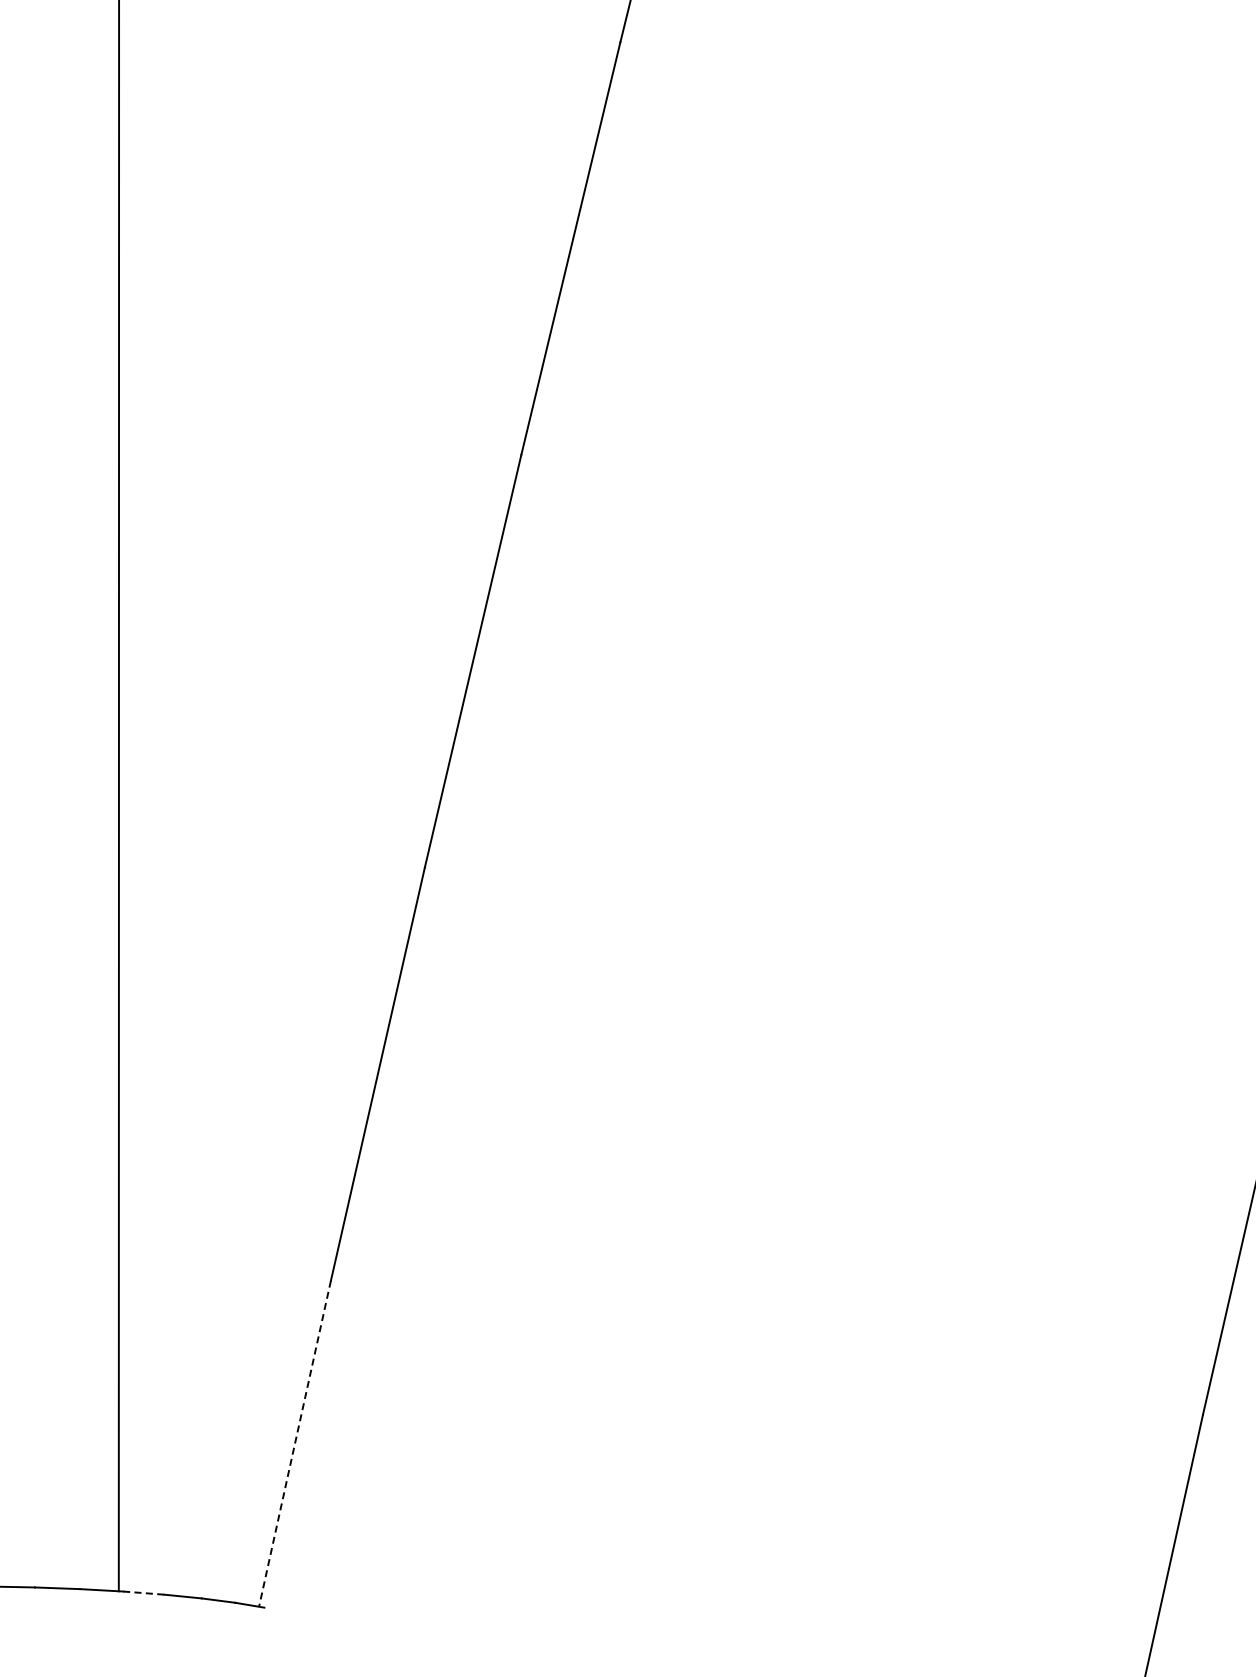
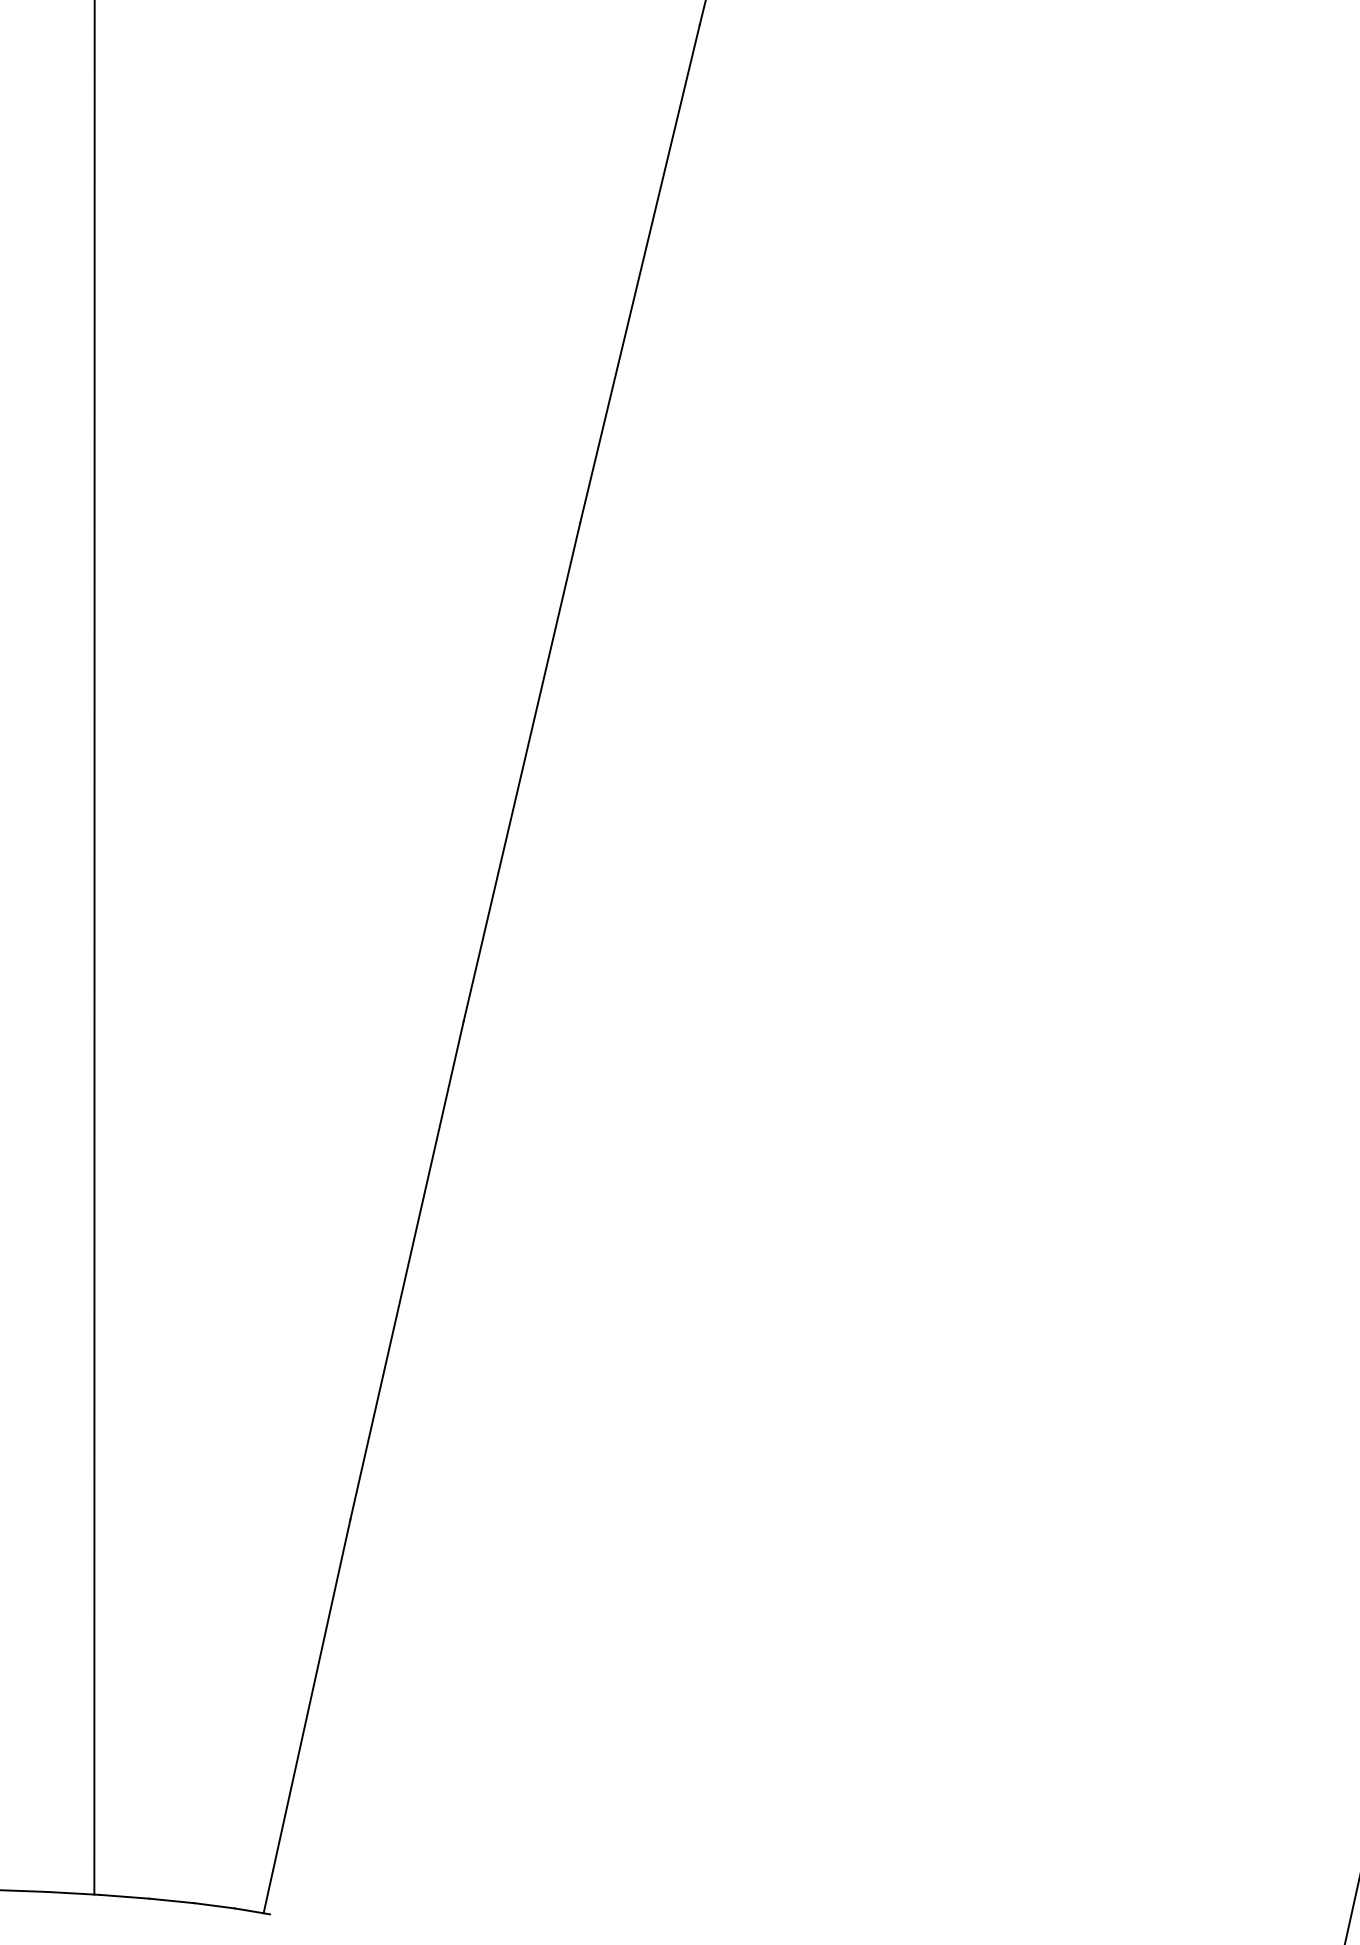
line: (295, 1443) -> (307, 1716), dashed -> solid
line: (143, 1593) -> (124, 1897), dashed -> solid

